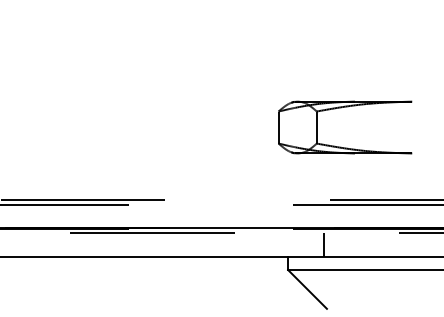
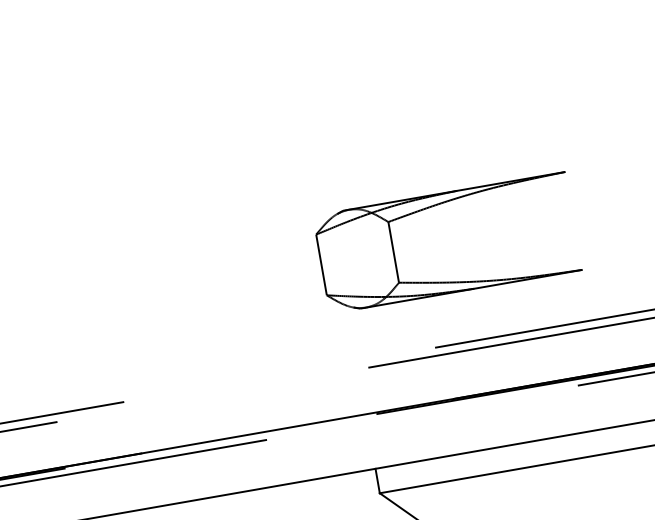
part: (341, 108) -> (434, 208), moved
line: (323, 244) -> (438, 433), removed

